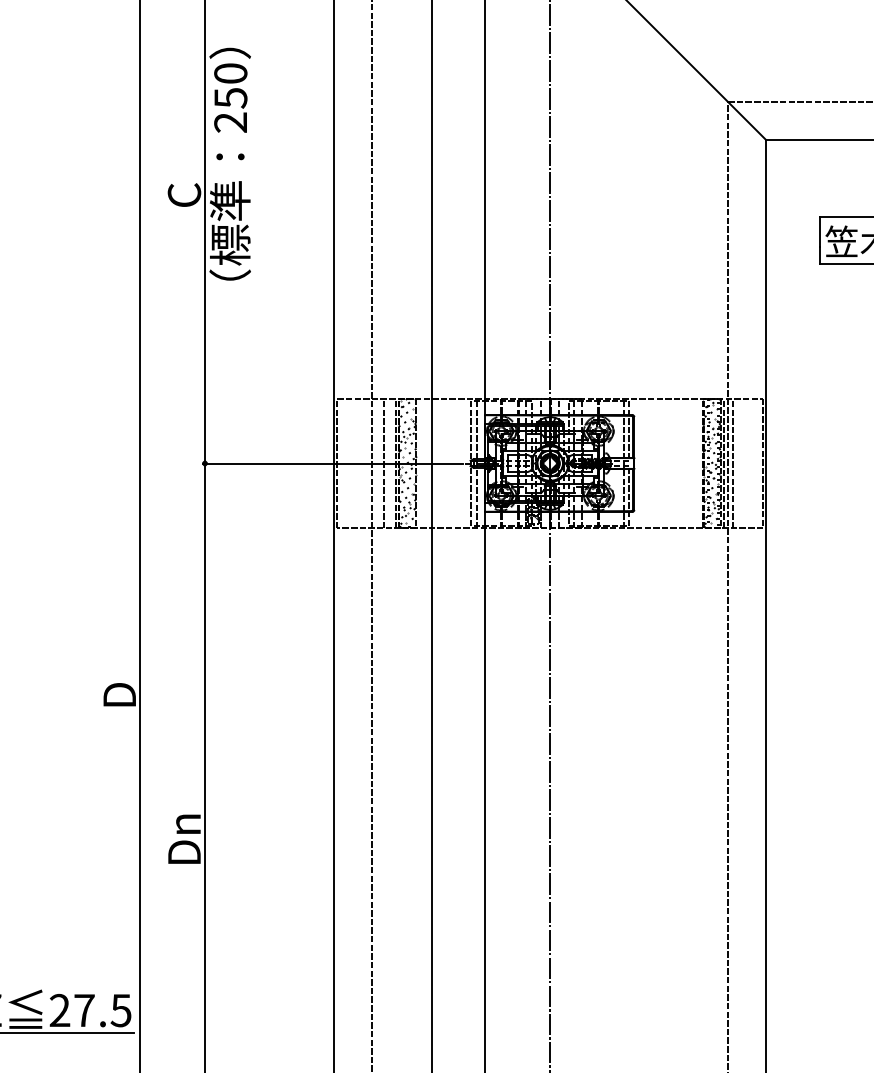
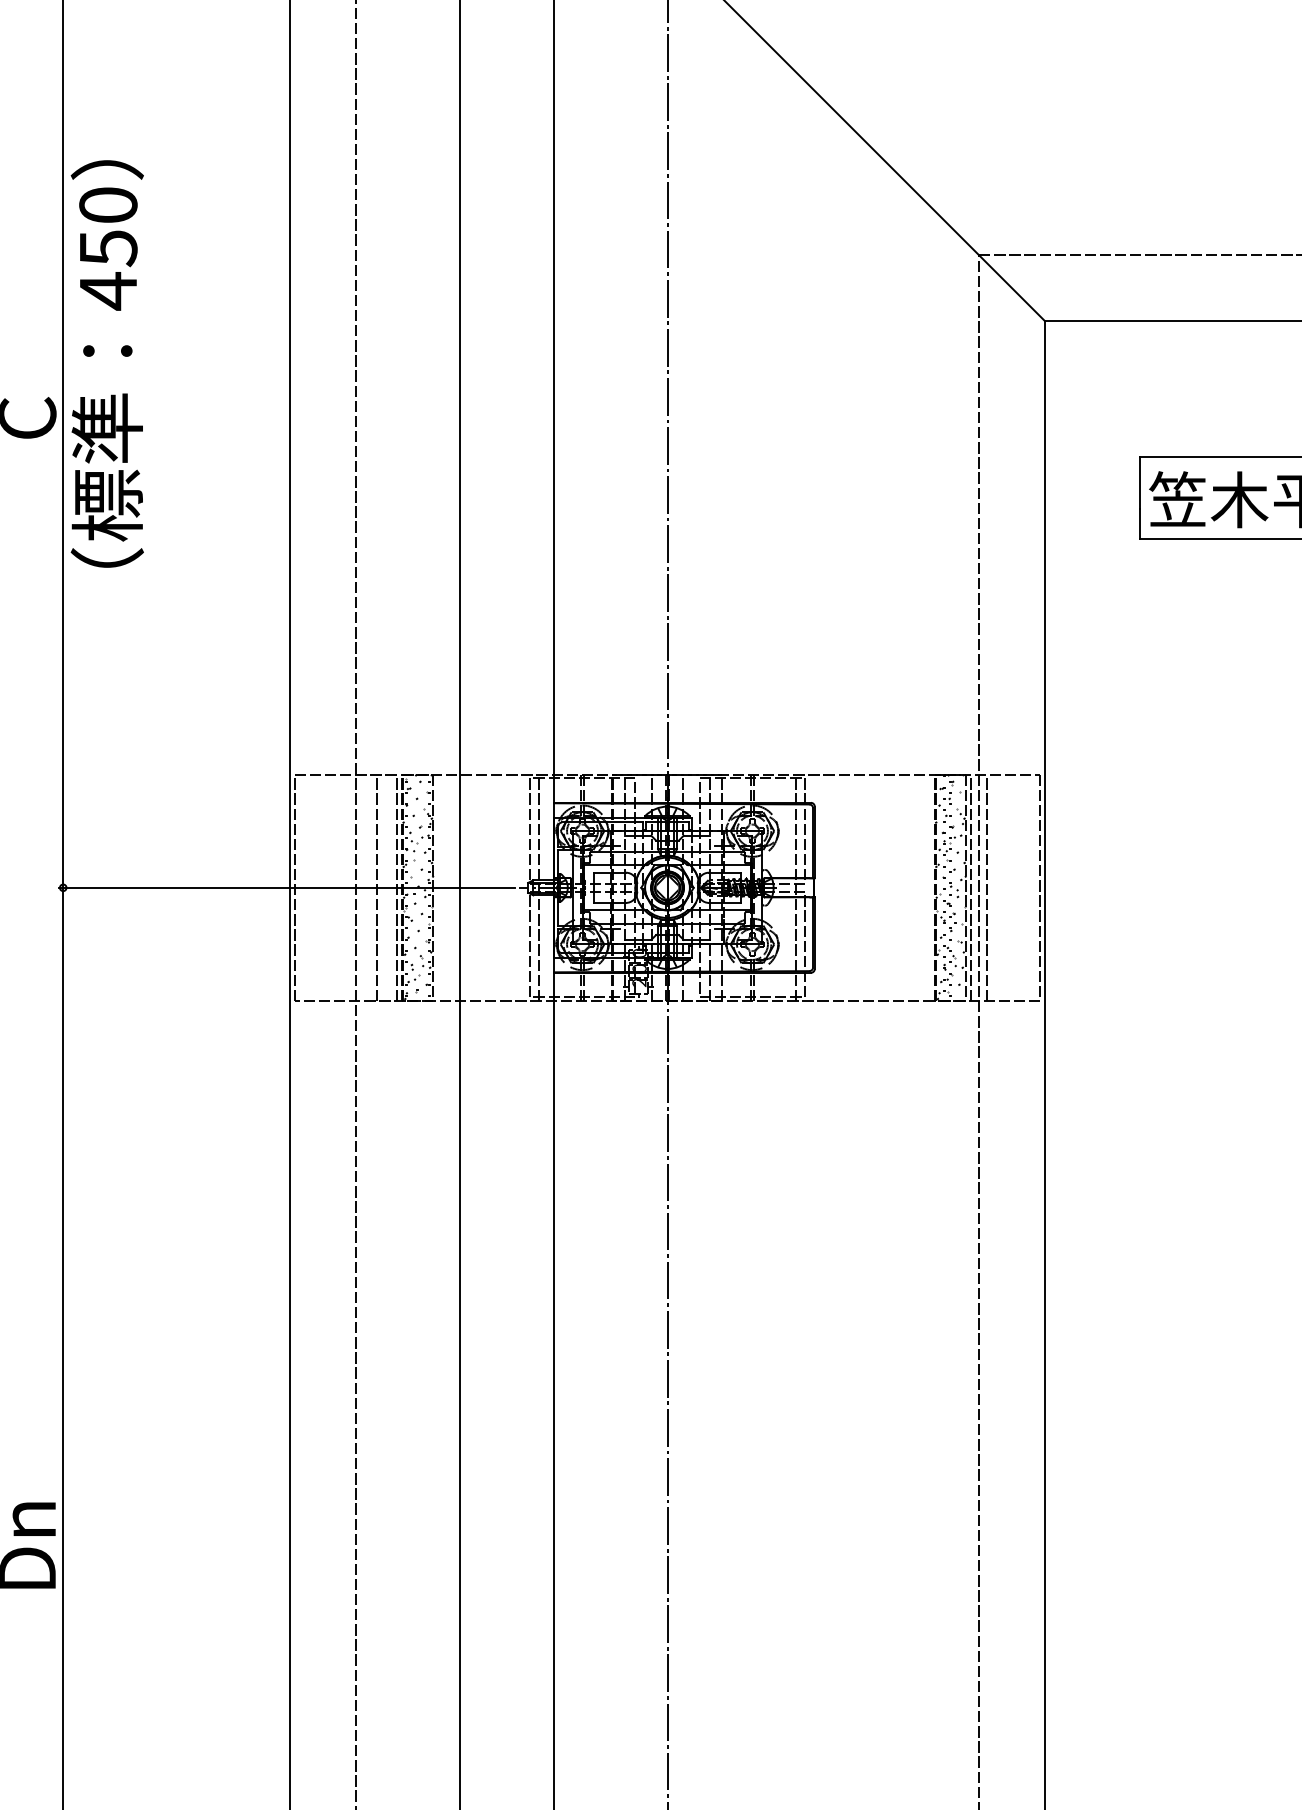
text: (230, 122) -> (107, 290), 250 -> 450

